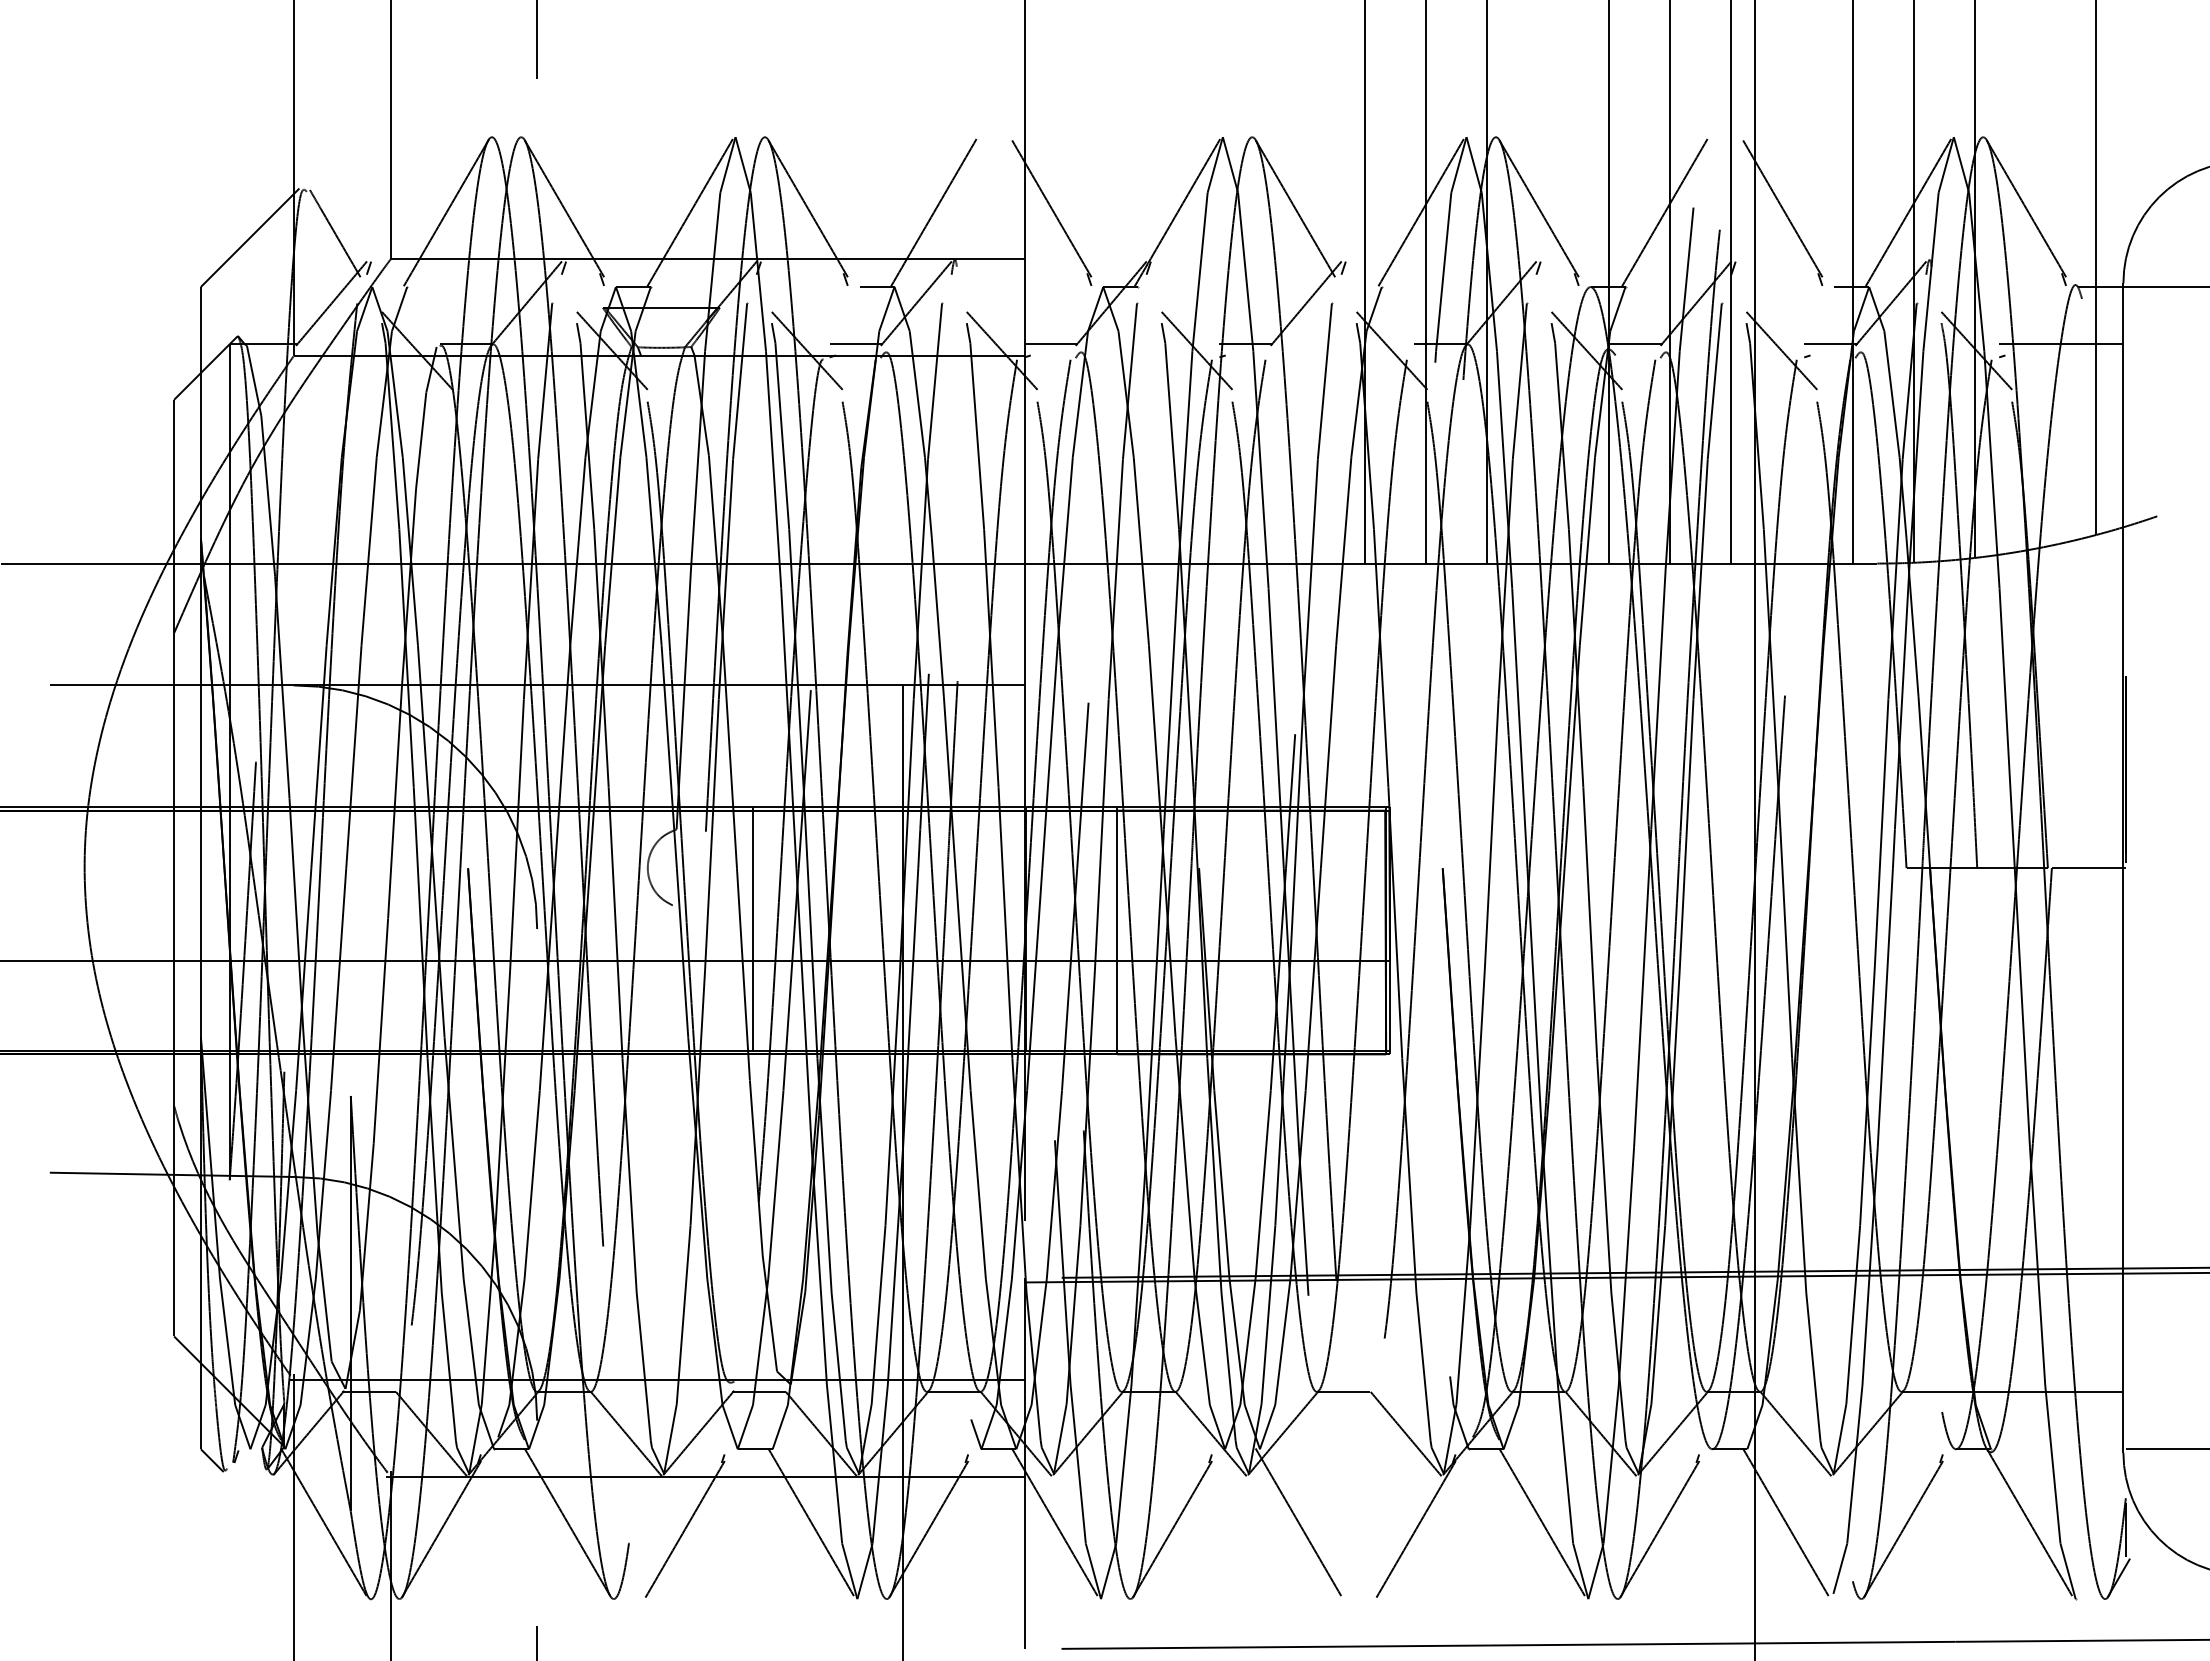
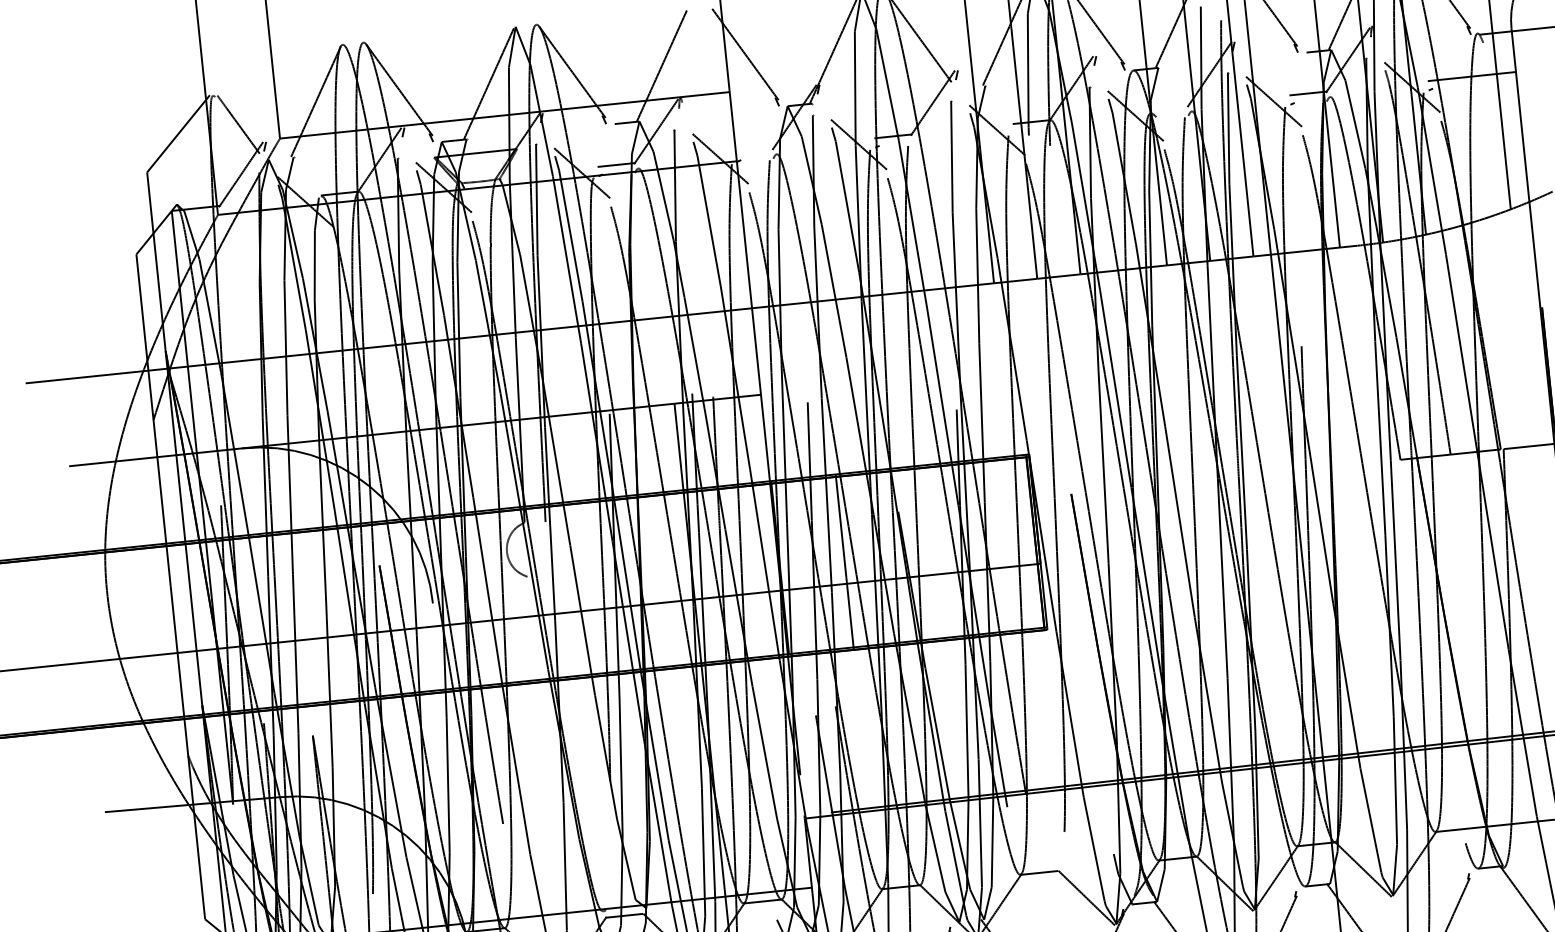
line: (1051, 344) -> (755, 150), removed
line: (1635, 344) -> (1169, 107), removed
line: (753, 928) -> (586, 587), removed

